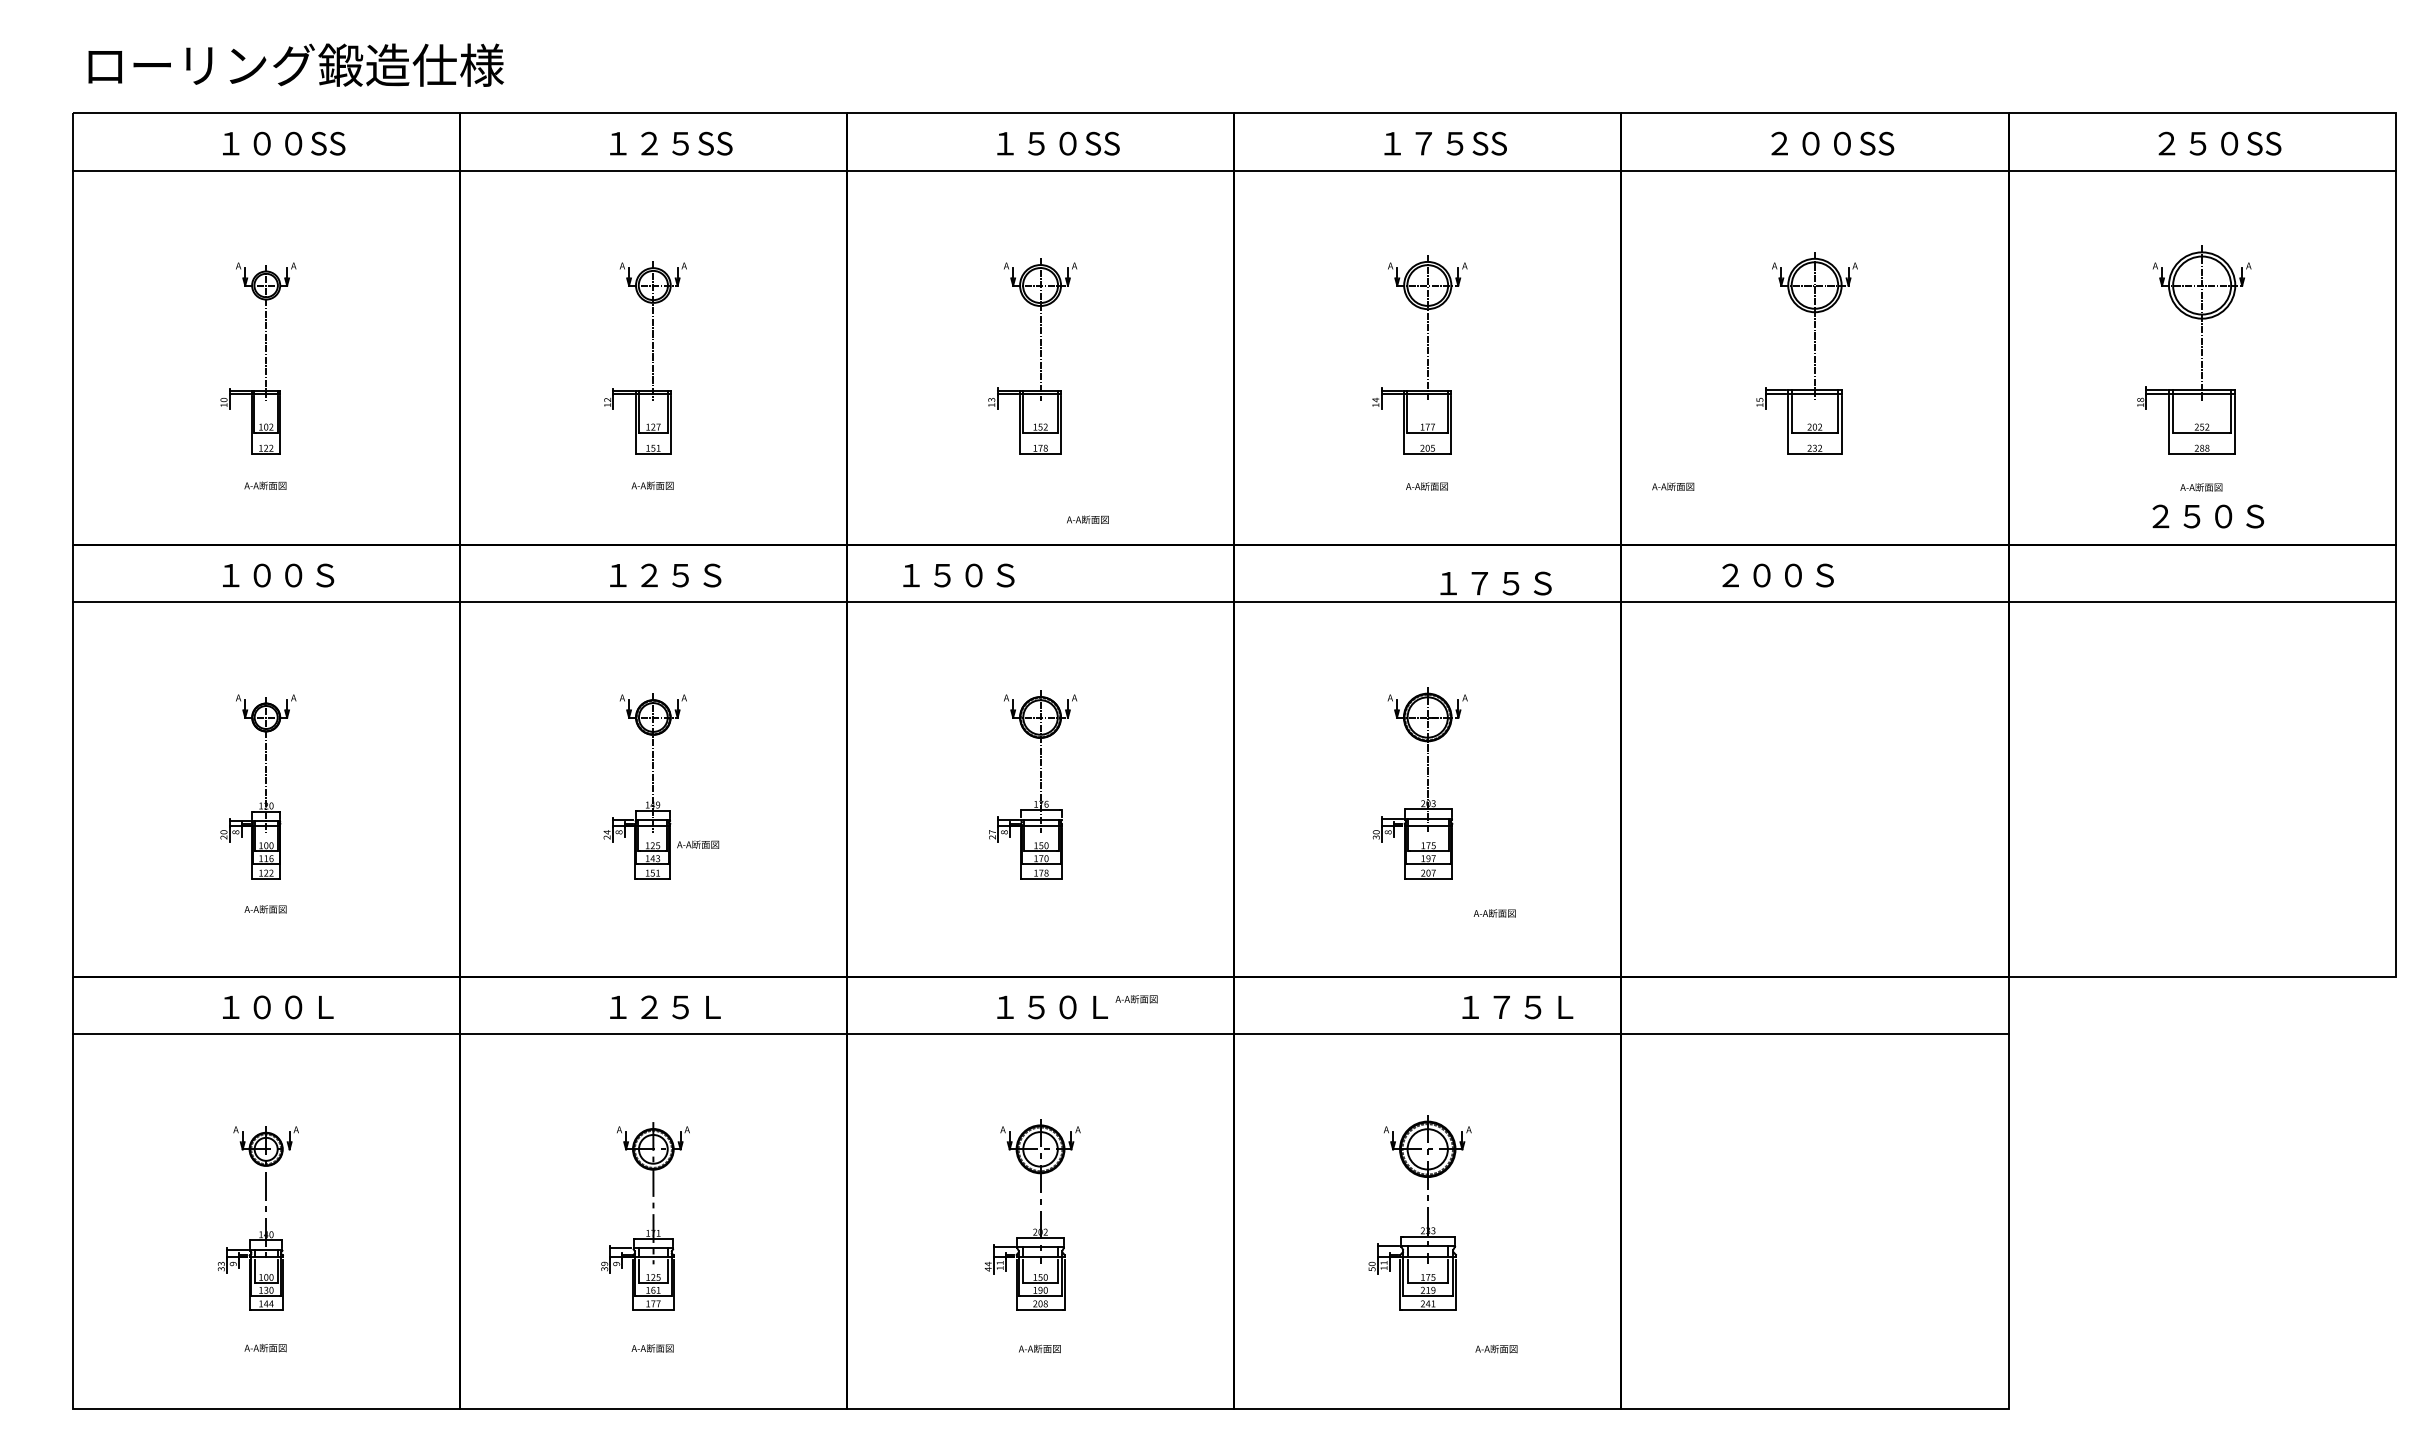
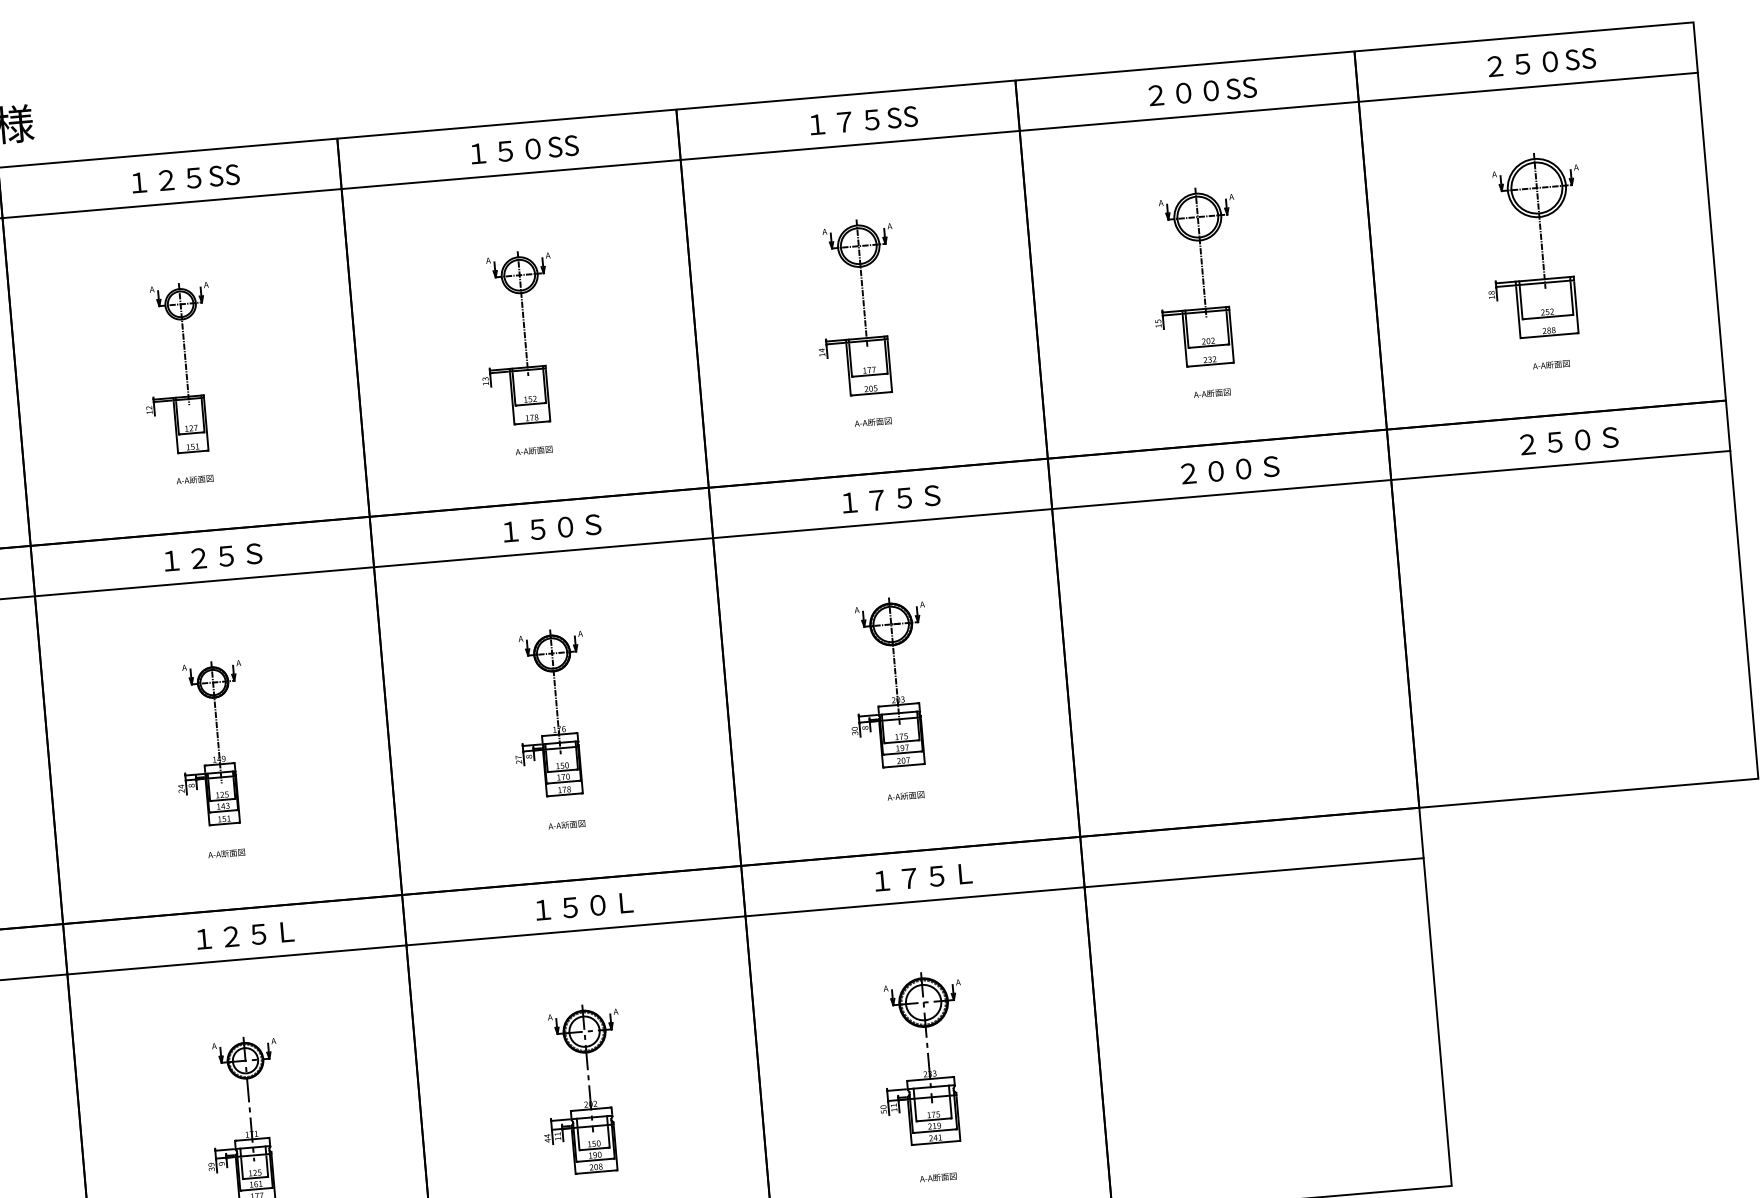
text: (1673, 486) -> (1212, 393), moved
text: (2208, 516) -> (1569, 441), moved
text: (1087, 519) -> (533, 450), moved
text: (958, 575) -> (551, 528), moved
text: (1777, 575) -> (1229, 470), moved
text: (1495, 583) -> (890, 499), moved
text: (698, 844) -> (226, 853), moved
text: (1494, 913) -> (905, 796), moved
text: (1136, 999) -> (566, 825), moved
text: (1517, 1007) -> (923, 877), moved
text: (1496, 1348) -> (938, 1177), moved

